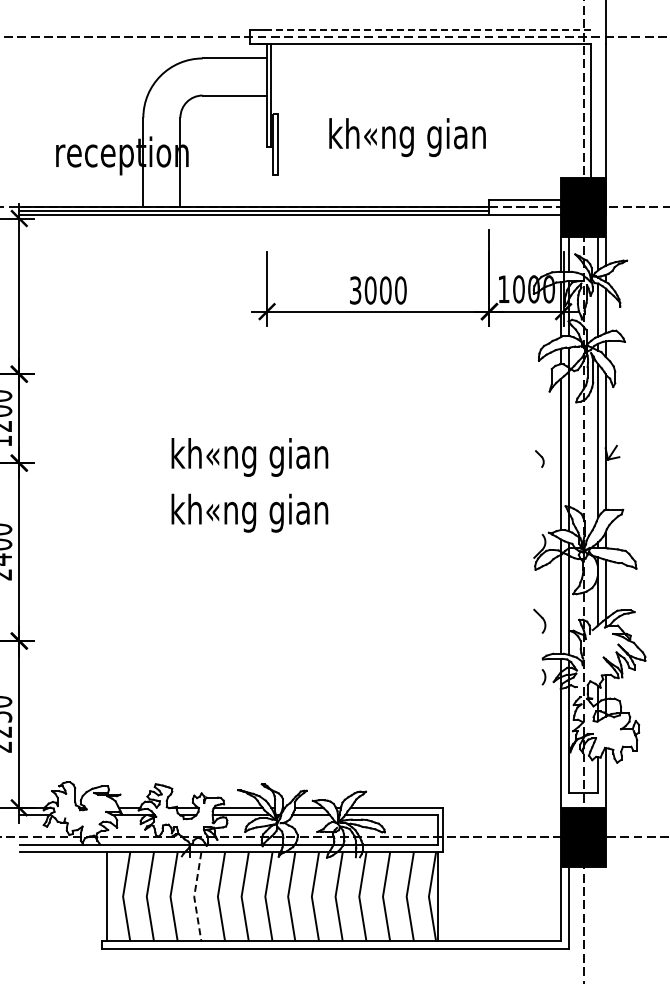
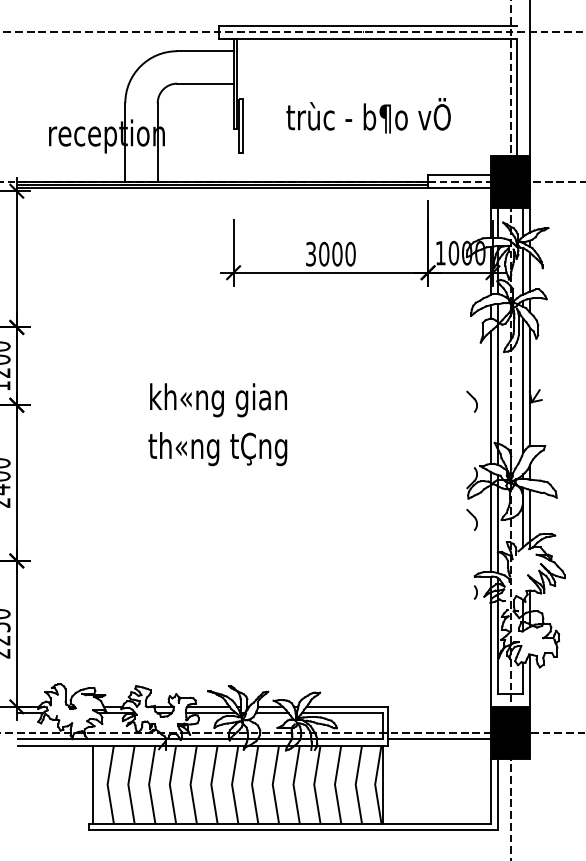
line: (428, 29) -> (374, 25), dashed -> solid
text: (421, 134) -> (368, 117), kh«ng gian -> trùc - b¶o vÖ
part: (539, 458) -> (471, 401), size x1.43
text: (248, 512) -> (217, 448), kh«ng gian -> th«ng tÇng
part: (539, 620) -> (471, 519), moved
line: (502, 844) -> (439, 738), added
line: (194, 896) -> (170, 784), dashed -> solid

